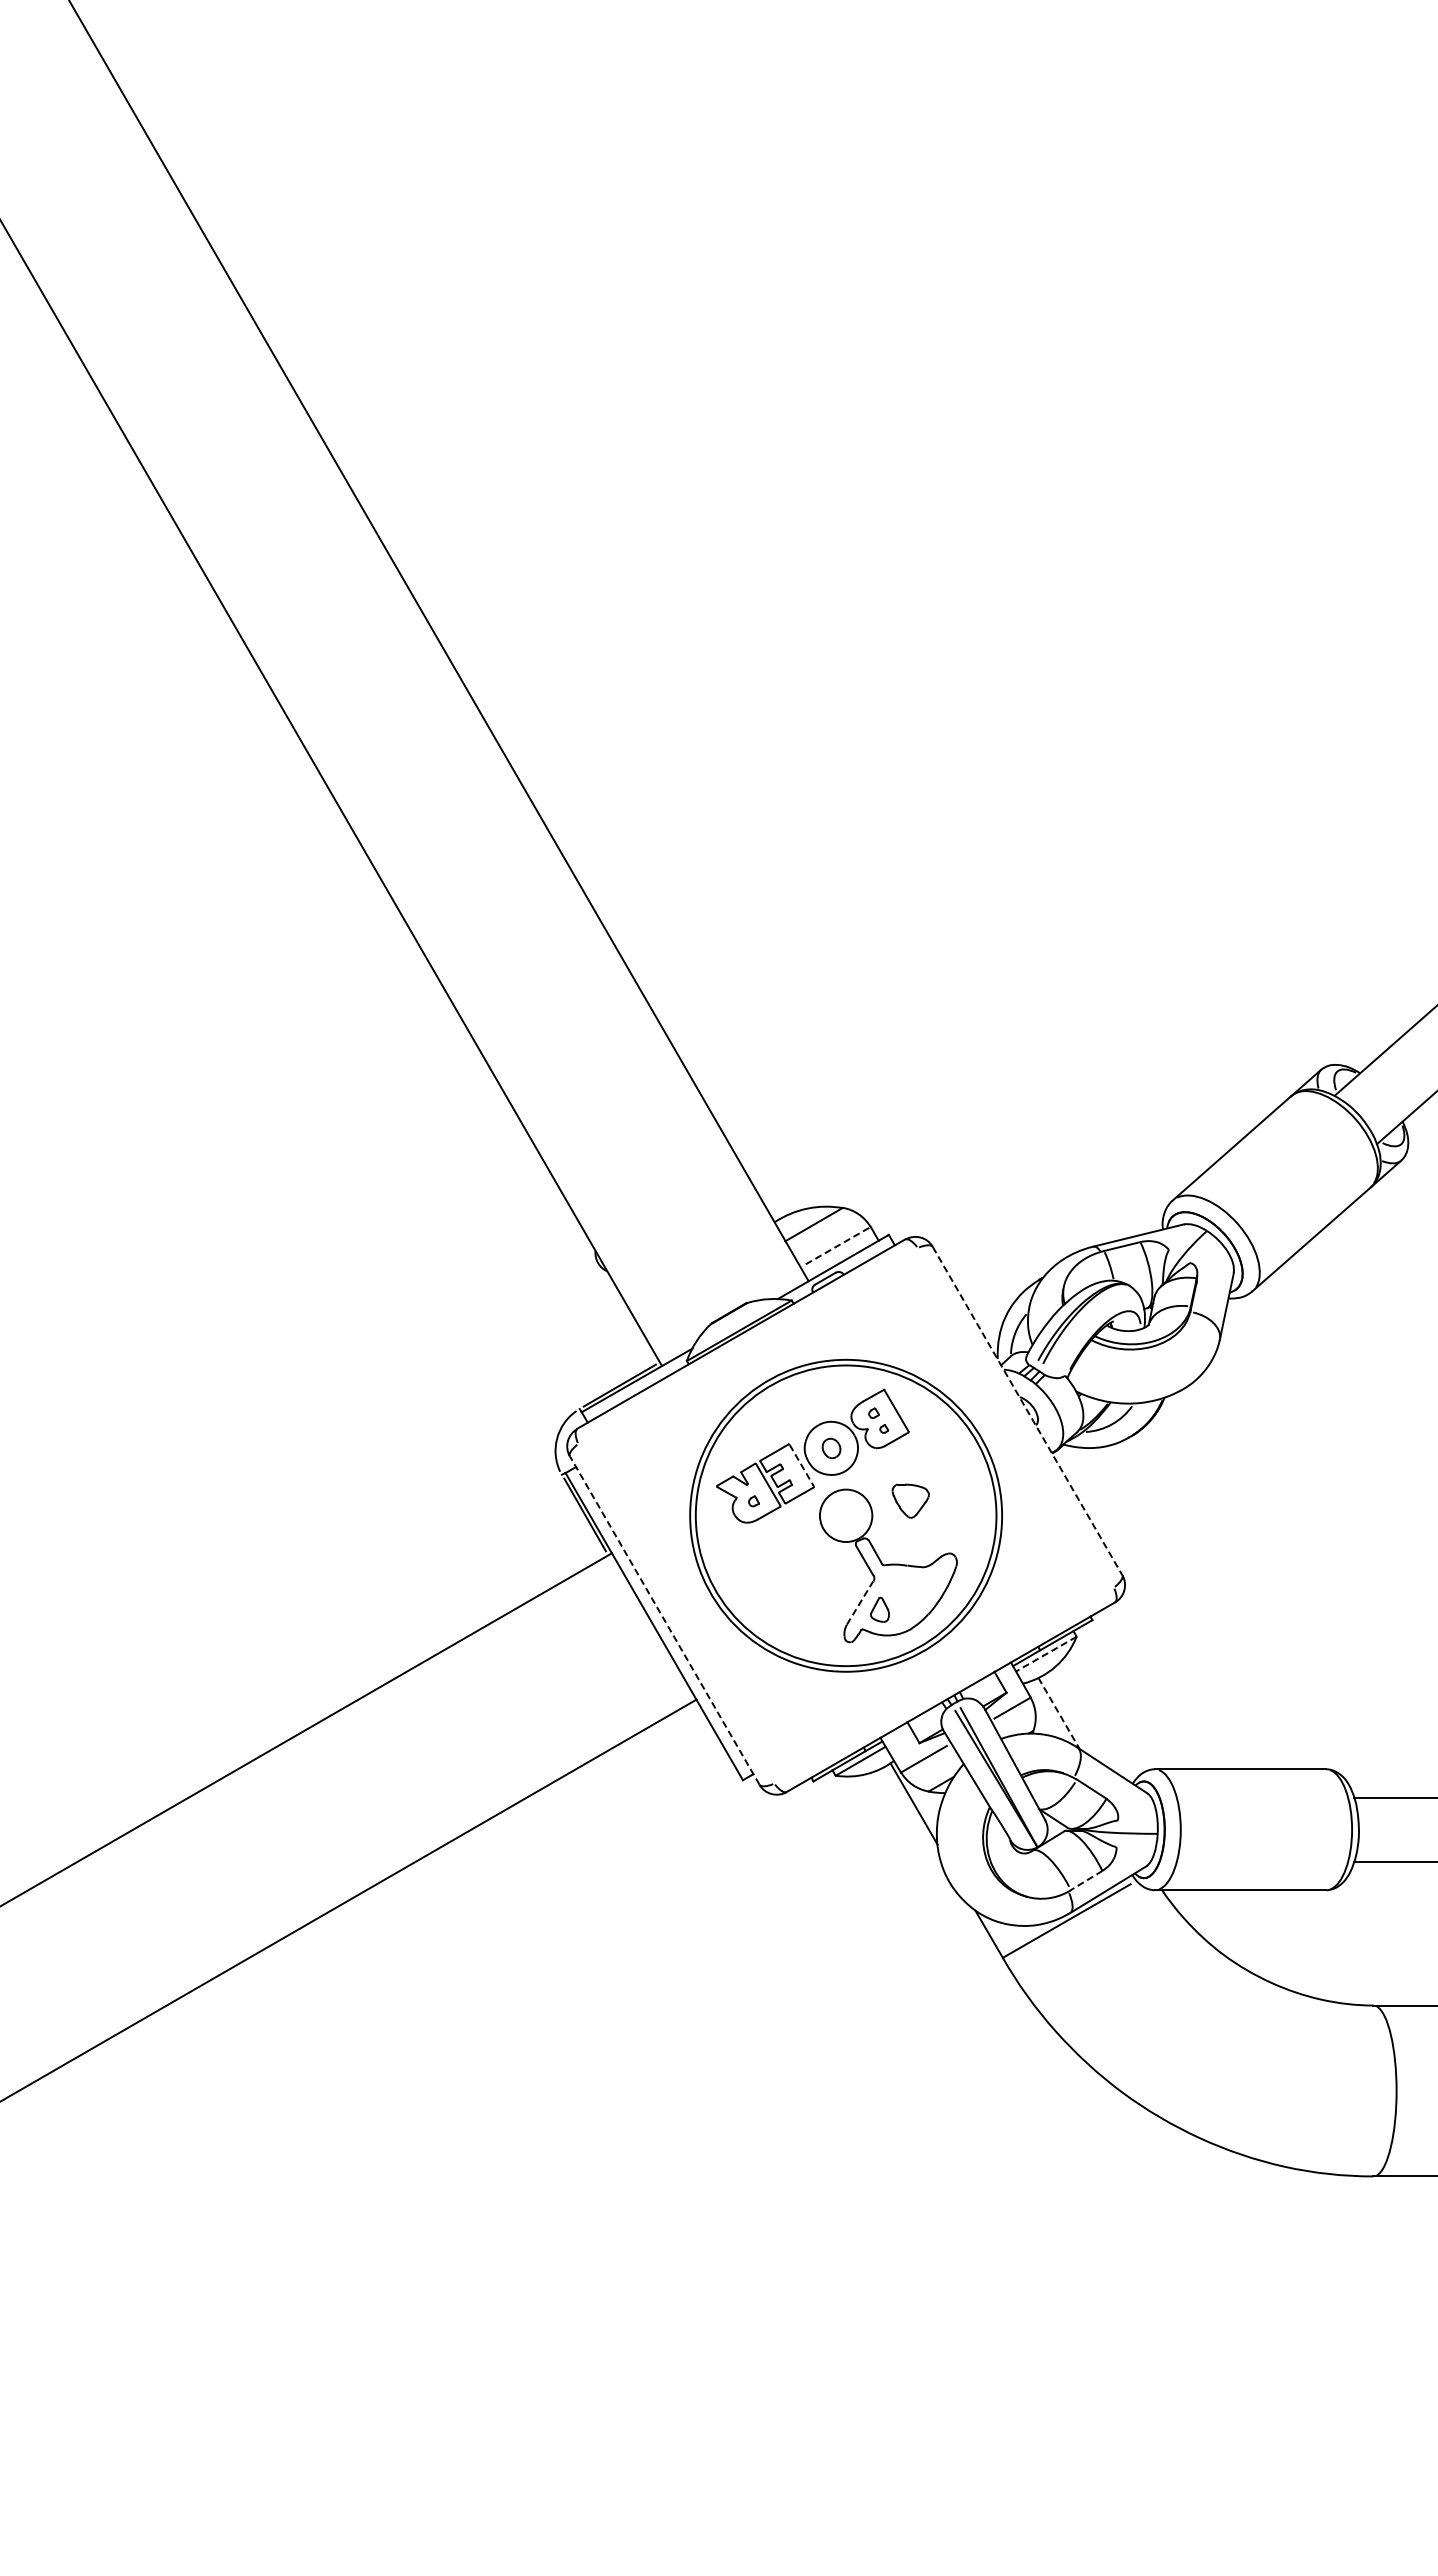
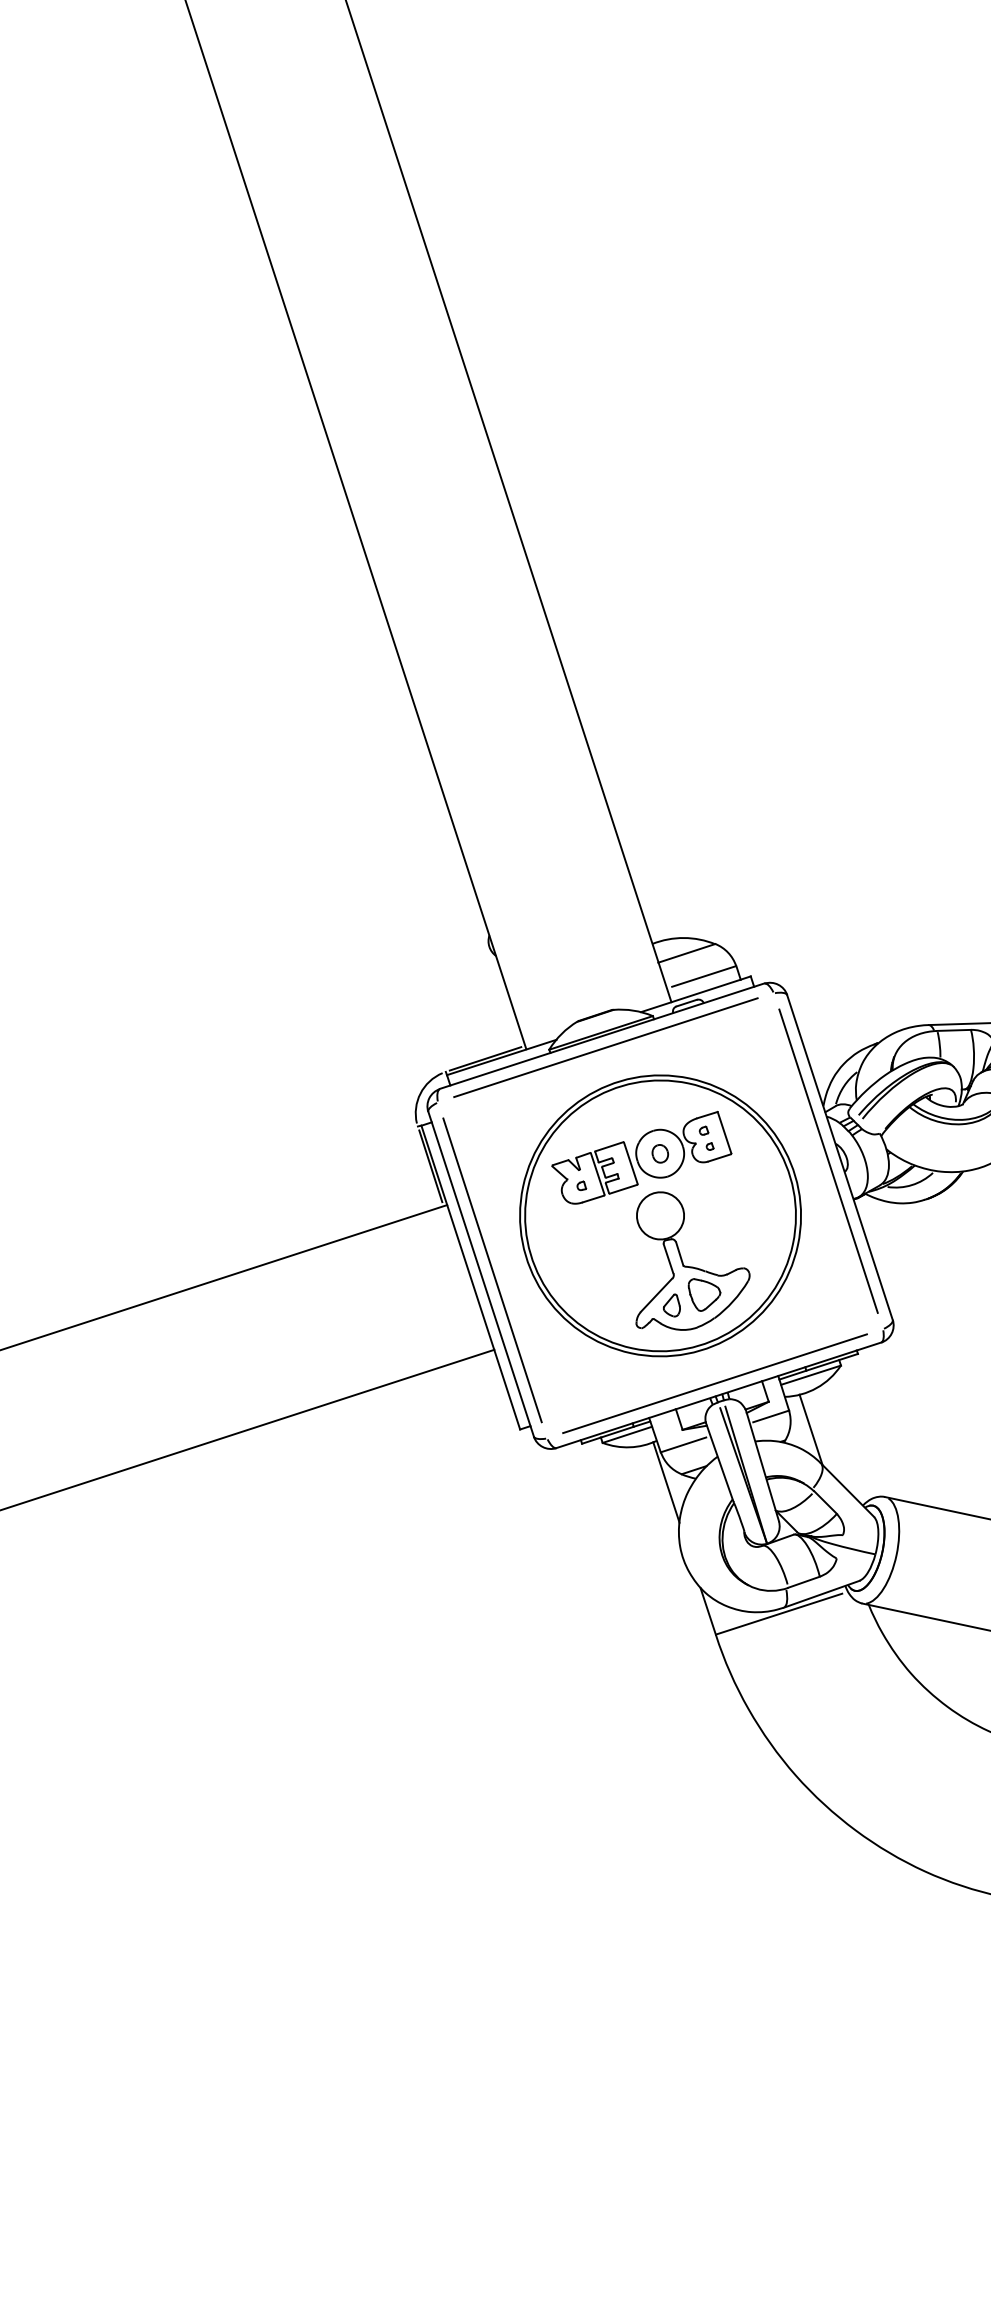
line: (838, 1245) -> (704, 976), dashed -> solid
line: (747, 1345) -> (605, 1047), added
line: (1027, 1411) -> (839, 1157), dashed -> solid
line: (1015, 1417) -> (828, 1161), added
line: (802, 1466) -> (631, 1164), dashed -> solid
part: (910, 1500) -> (702, 1295), moved
line: (860, 1602) -> (656, 1294), dashed -> solid
line: (675, 1613) -> (491, 1269), added
line: (664, 1620) -> (480, 1274), dashed -> solid
line: (1046, 1654) -> (811, 1375), dashed -> solid
line: (943, 1685) -> (714, 1383), added
line: (1058, 1713) -> (810, 1429), dashed -> solid
line: (1086, 1880) -> (804, 1582), dashed -> solid

